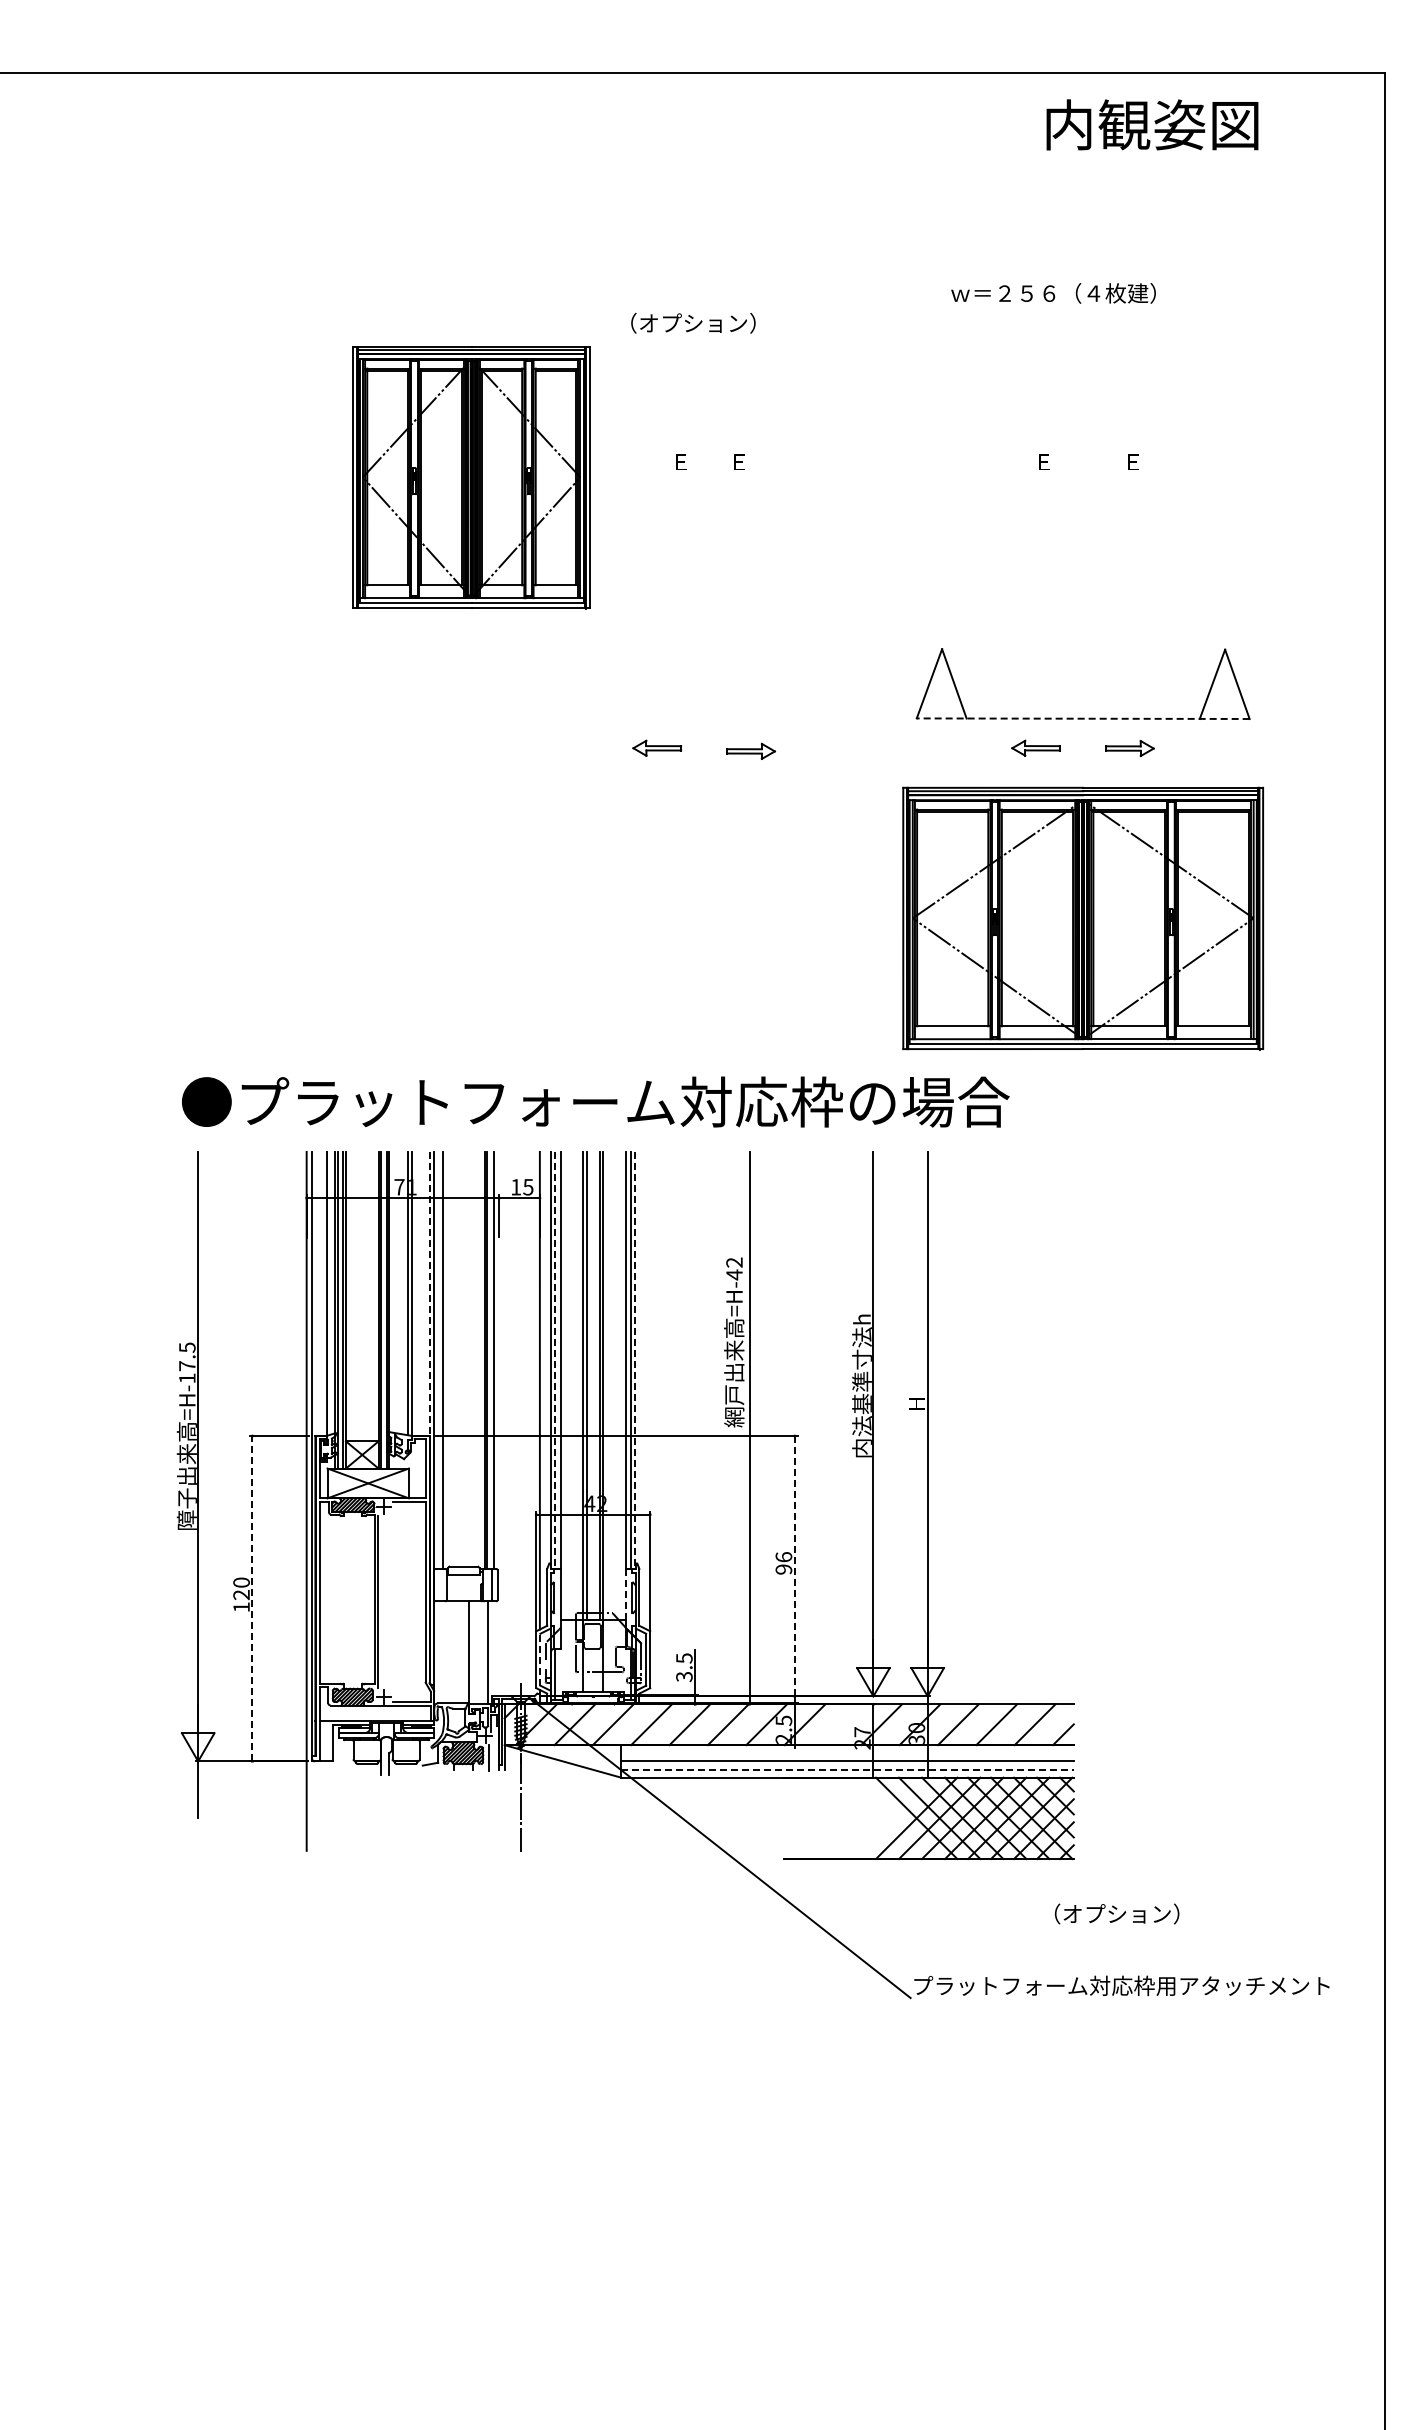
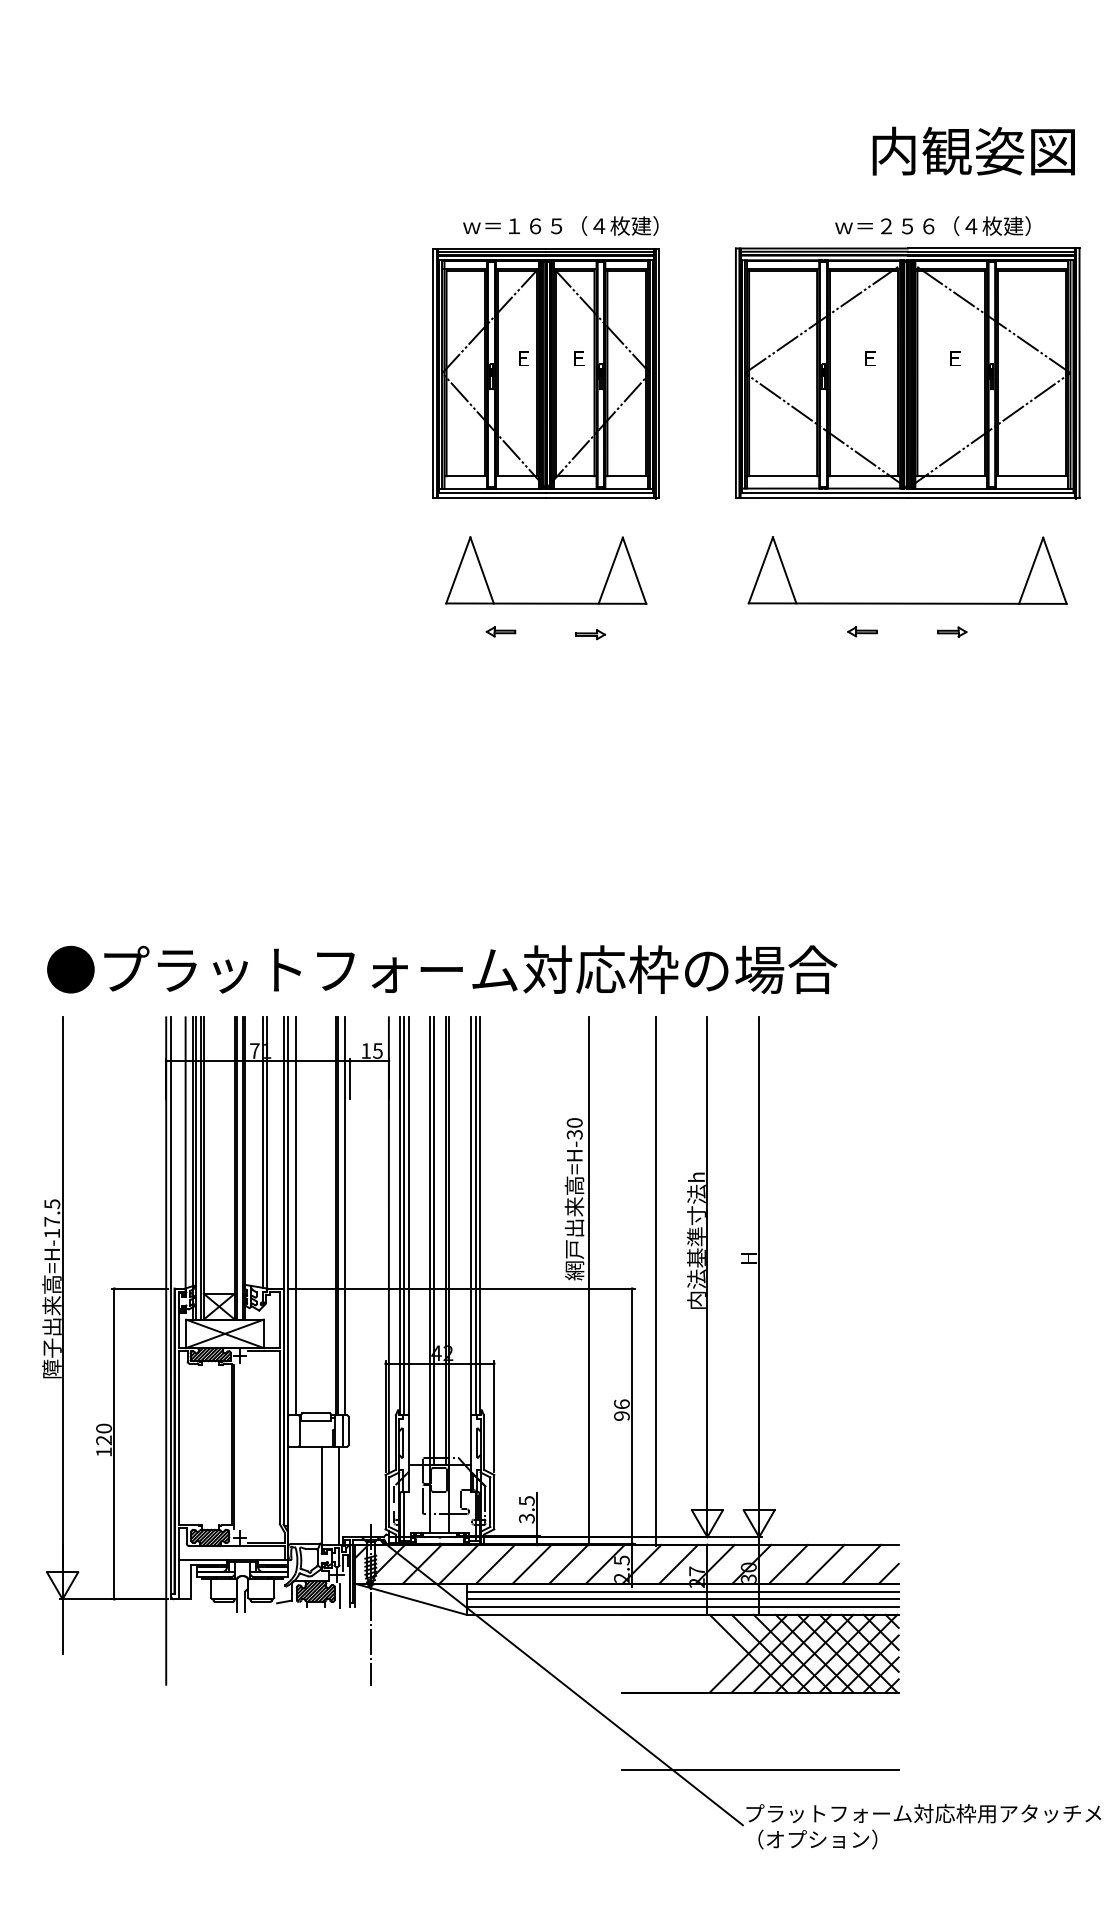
text: (1152, 124) -> (973, 150), moved
text: (1053, 293) -> (932, 226), moved
text: (719, 322) -> (560, 225), （オプション） -> ｗ＝１６５（４枚建）
part: (471, 477) -> (546, 373), moved
part: (704, 717) -> (546, 602), added
line: (1082, 718) -> (907, 603), dashed -> solid
part: (657, 748) -> (501, 632), size x0.62
part: (1035, 748) -> (862, 632), size x0.62
part: (1129, 748) -> (951, 632), size x0.62
part: (751, 750) -> (590, 633), size x0.62
part: (1083, 918) -> (907, 373), moved
text: (734, 1268) -> (574, 1128), =H-42 -> =H-30
line: (429, 1294) -> (283, 1153), dashed -> solid
line: (555, 1360) -> (403, 1216), dashed -> solid
line: (635, 1360) -> (480, 1216), dashed -> solid
line: (819, 1428) -> (655, 1281), added
line: (794, 1565) -> (632, 1412), dashed -> solid
line: (625, 1594) -> (470, 1439), dashed -> solid
line: (252, 1598) -> (114, 1443), dashed -> solid
line: (540, 1659) -> (389, 1501), dashed -> solid
line: (842, 1724) -> (677, 1564), added
line: (847, 1753) -> (682, 1591), added
line: (848, 1769) -> (683, 1607), dashed -> solid
text: (1117, 1913) -> (818, 1839), moved
line: (928, 1940) -> (759, 1770), added

